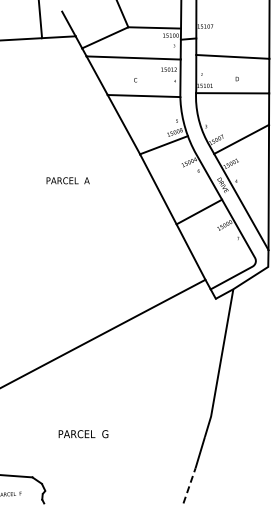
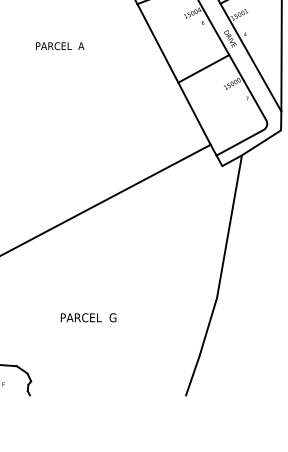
text: (67, 180) -> (59, 45), moved
text: (83, 434) -> (88, 318), moved
line: (189, 485) -> (192, 375), dashed -> solid

